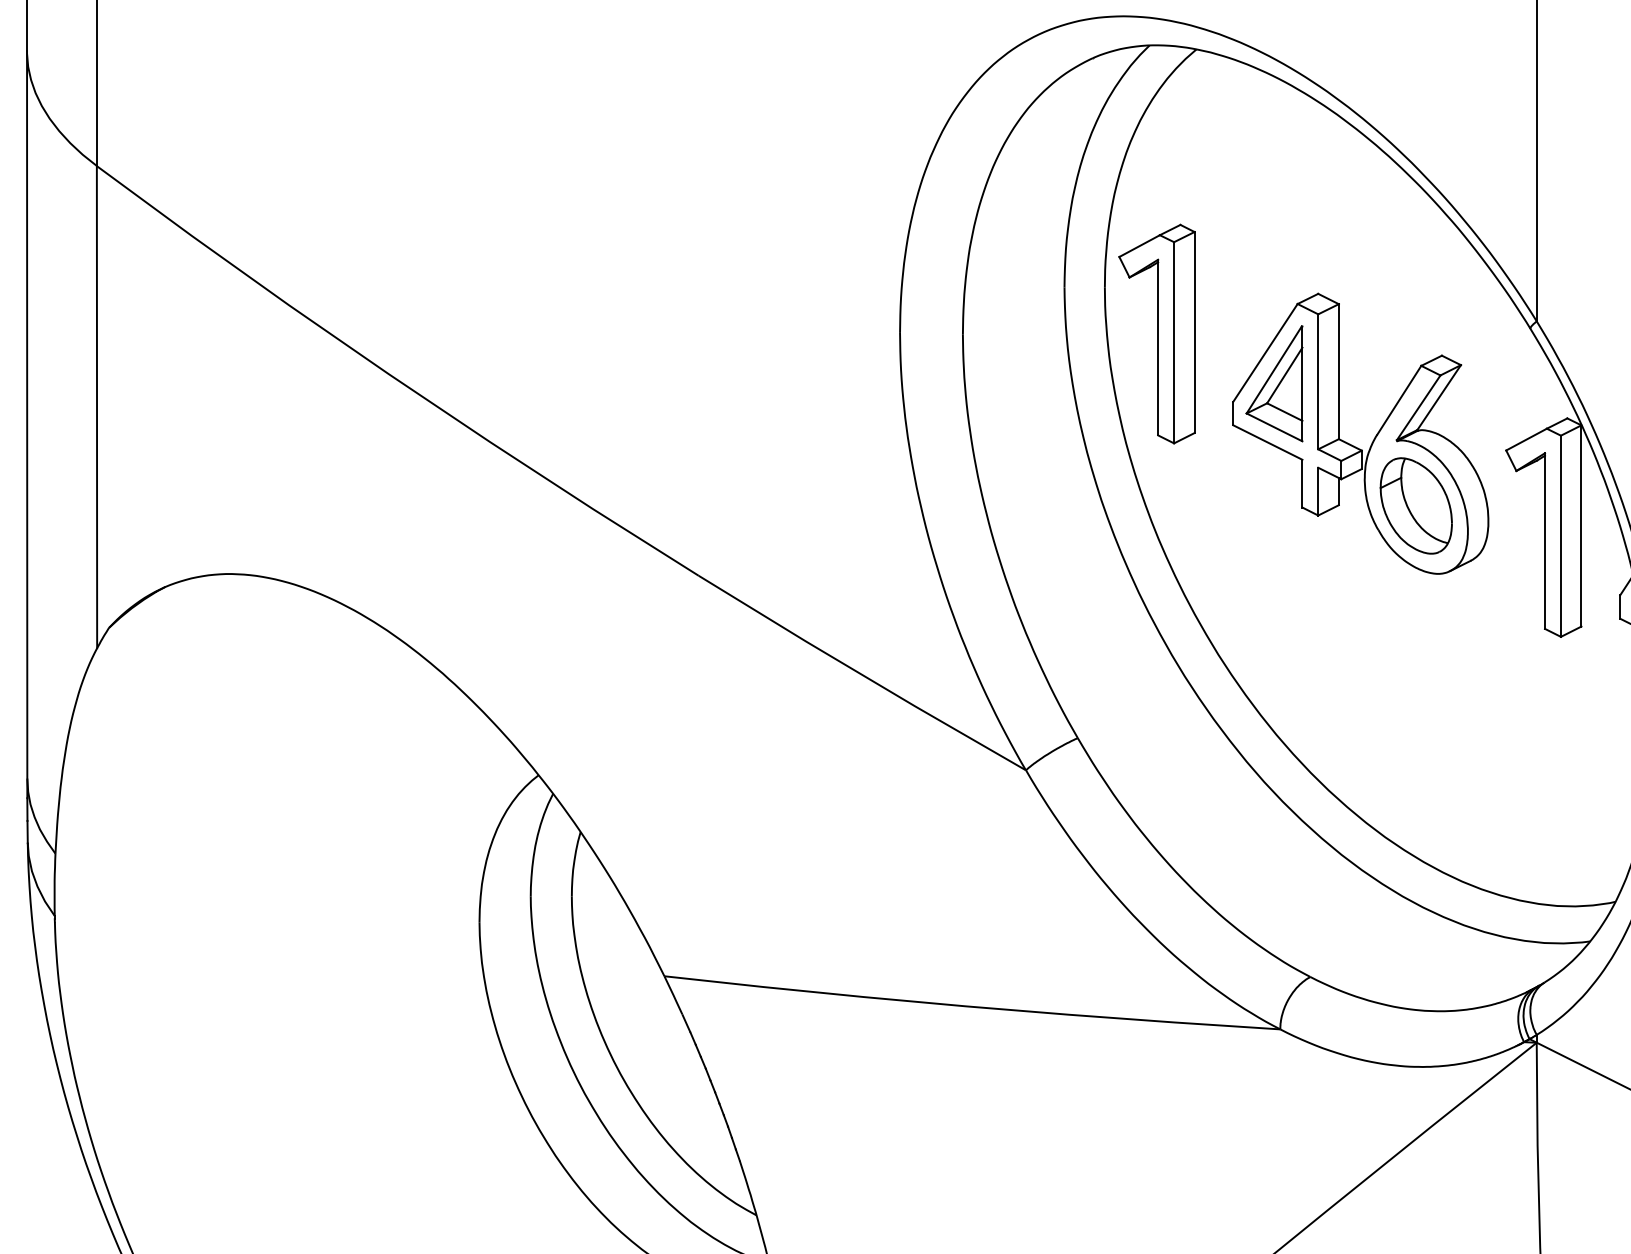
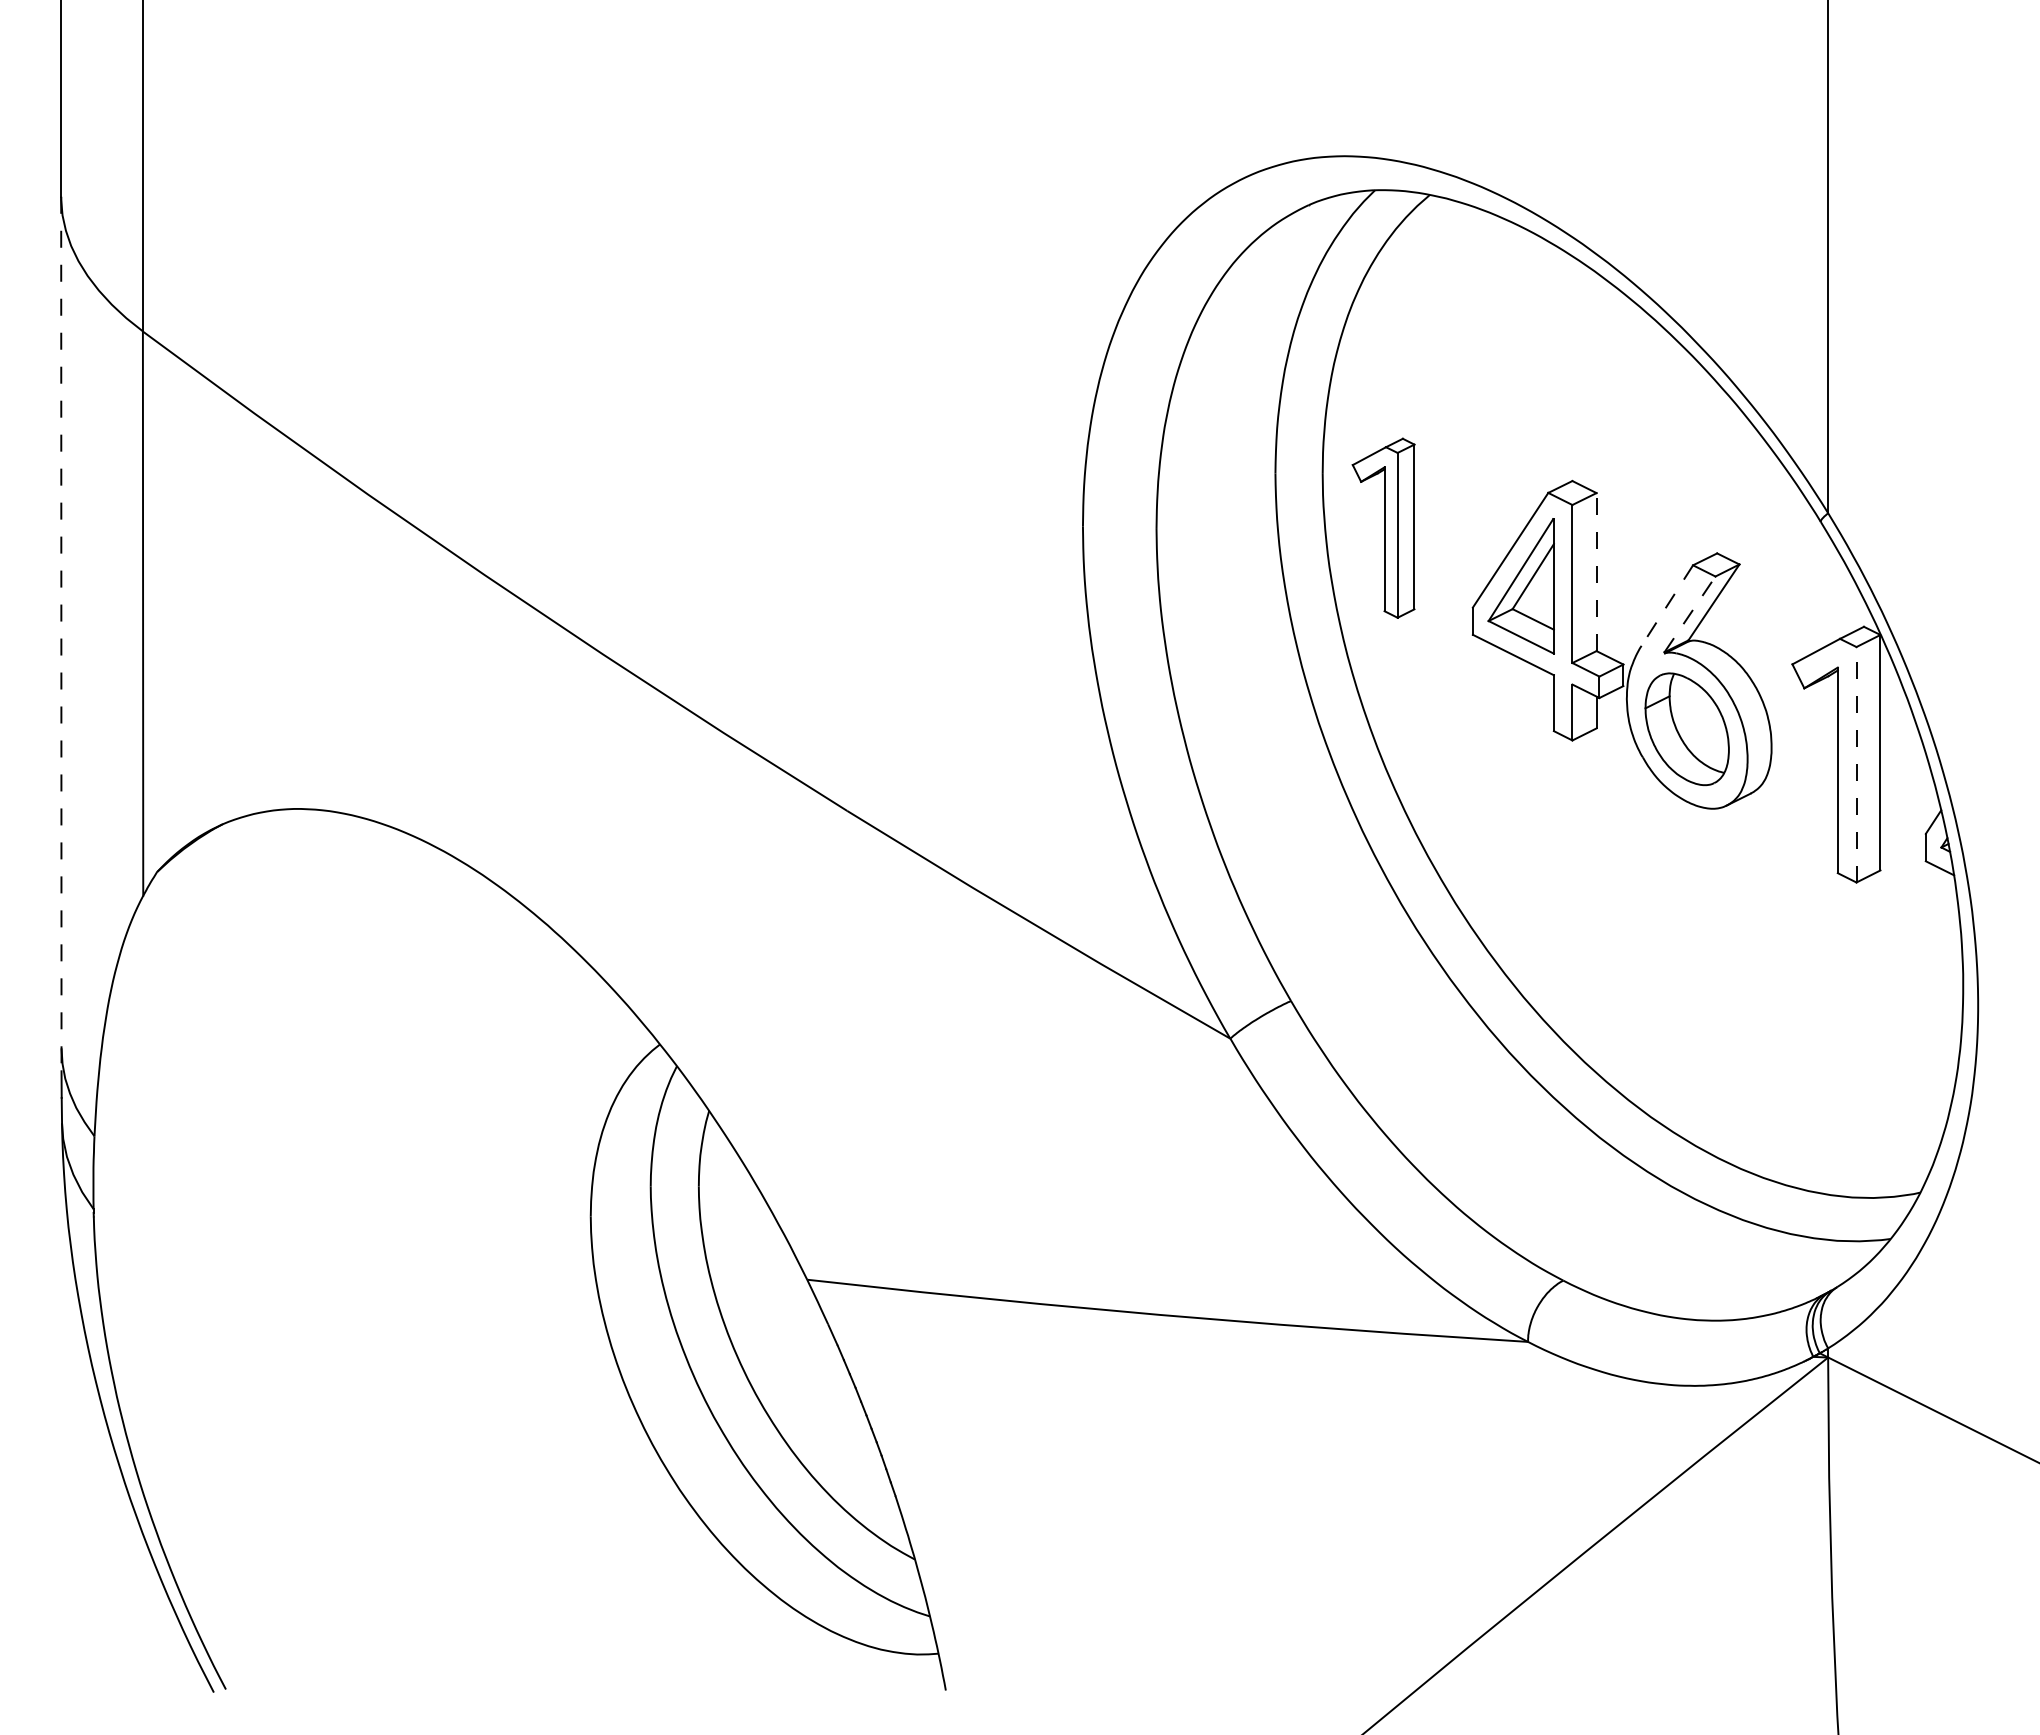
part: (1156, 334) -> (1383, 528), size x0.7
line: (1338, 371) -> (1596, 571), solid -> dashed
line: (1399, 400) -> (1667, 605), solid -> dashed
line: (1419, 407) -> (1690, 614), solid -> dashed
line: (27, 424) -> (61, 634), solid -> dashed
line: (1560, 536) -> (1856, 764), solid -> dashed

